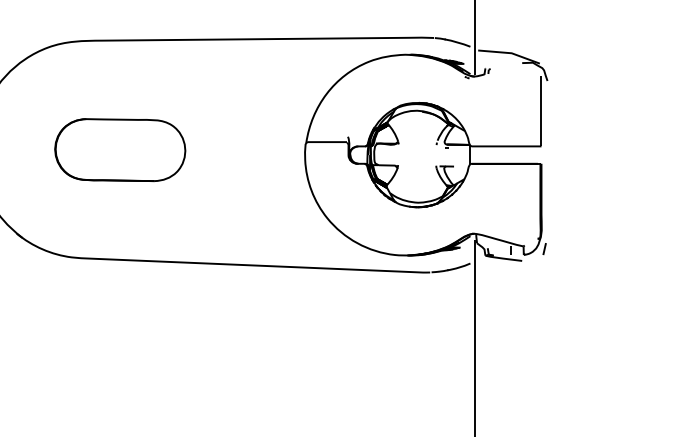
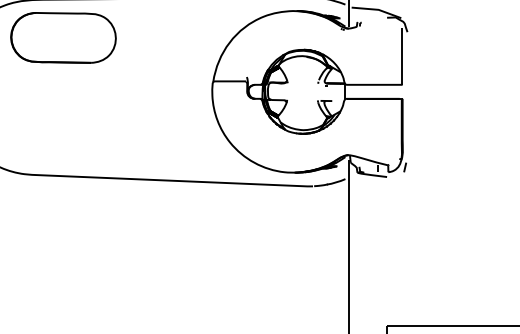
part: (120, 149) -> (63, 37), moved

